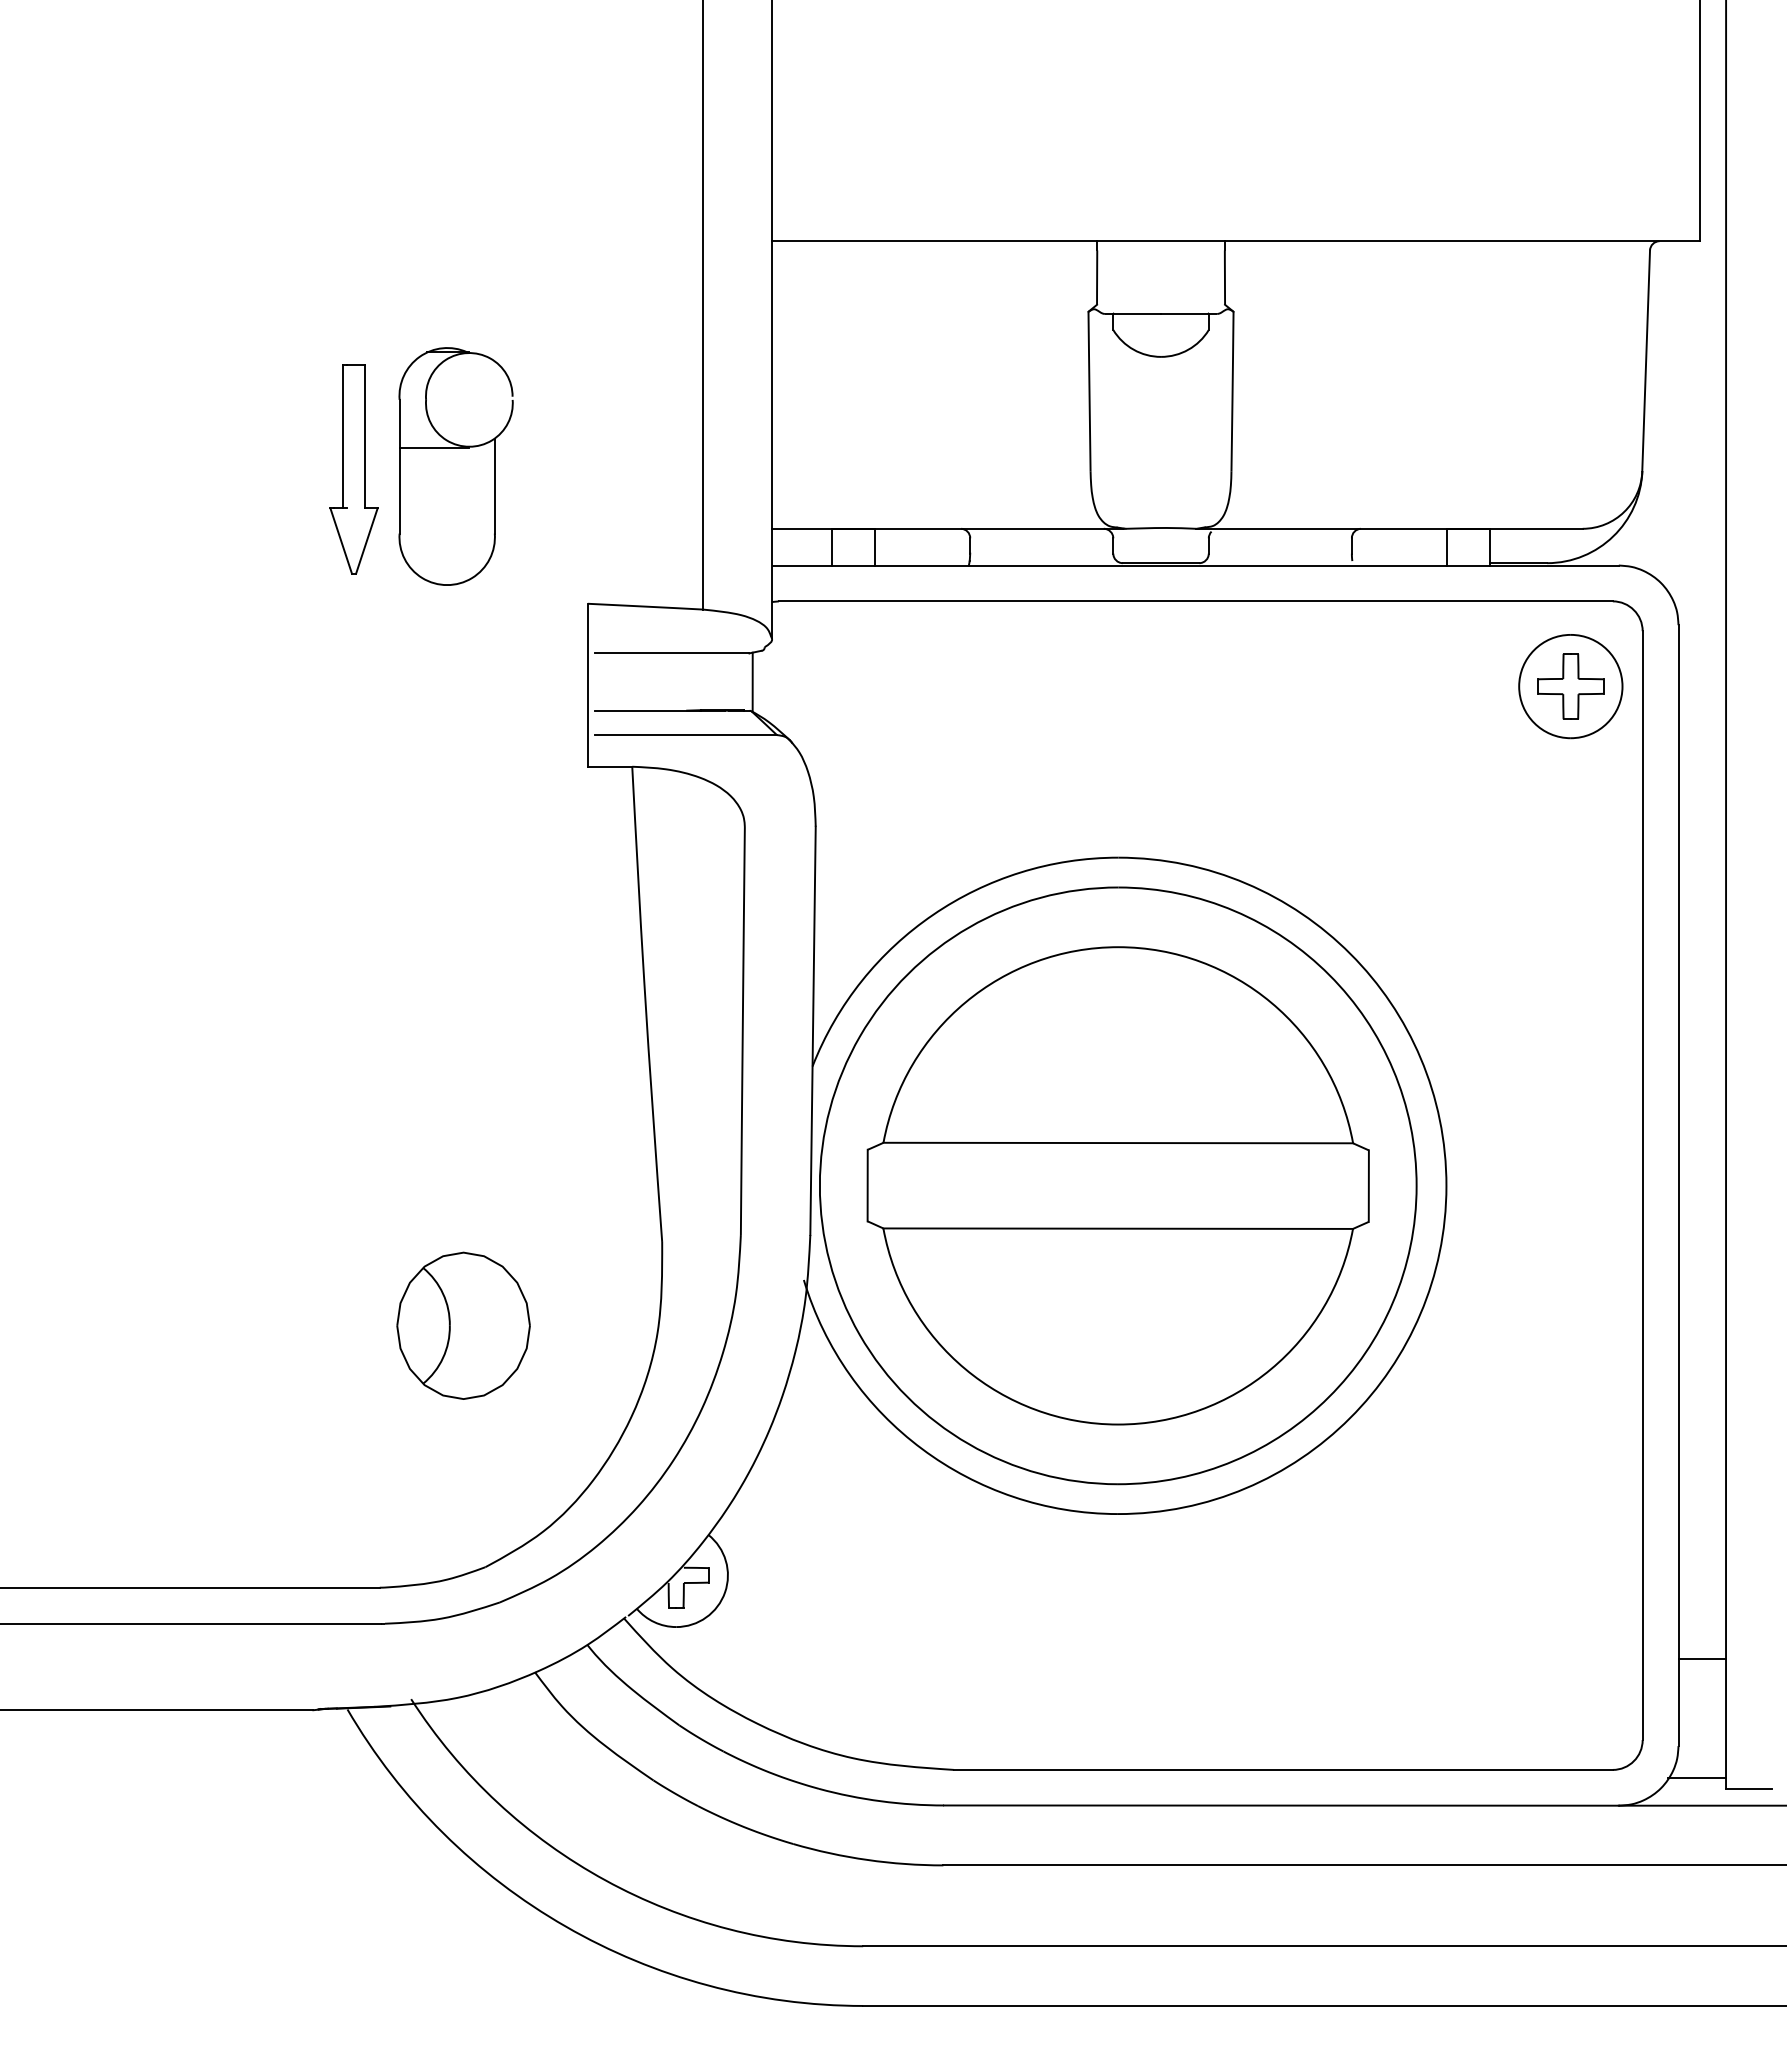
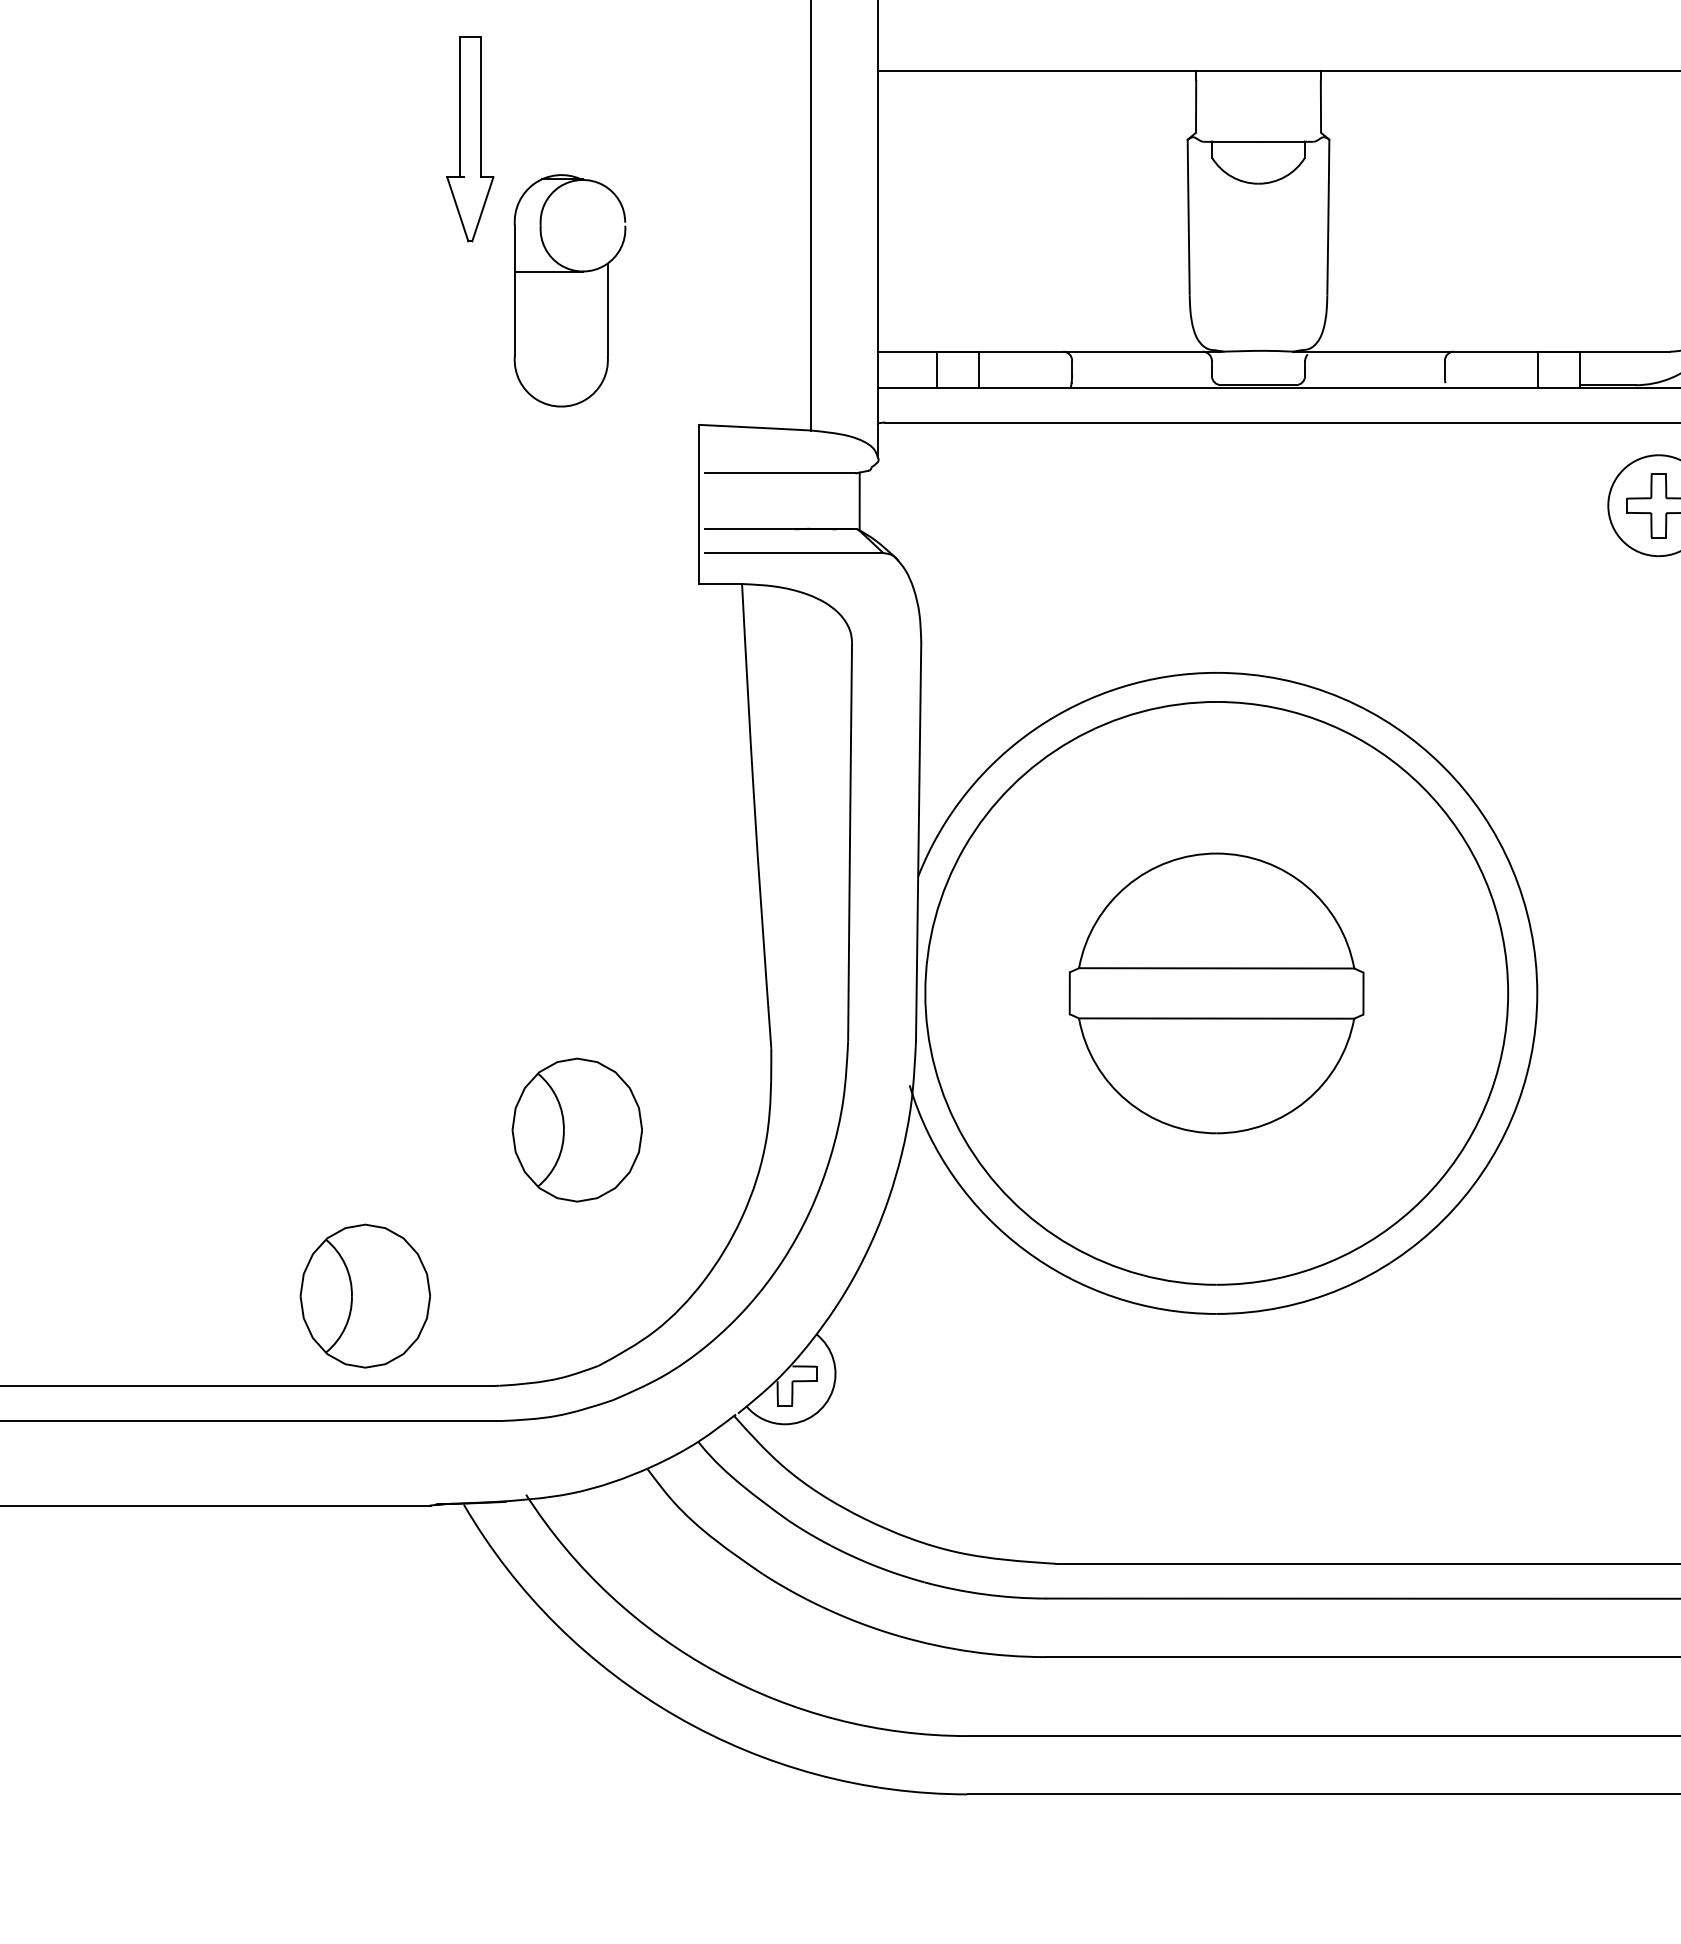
part: (353, 469) -> (469, 139), moved
part: (1117, 1185) -> (1216, 993), size x0.6
part: (246, 1495) -> (365, 1295), added

